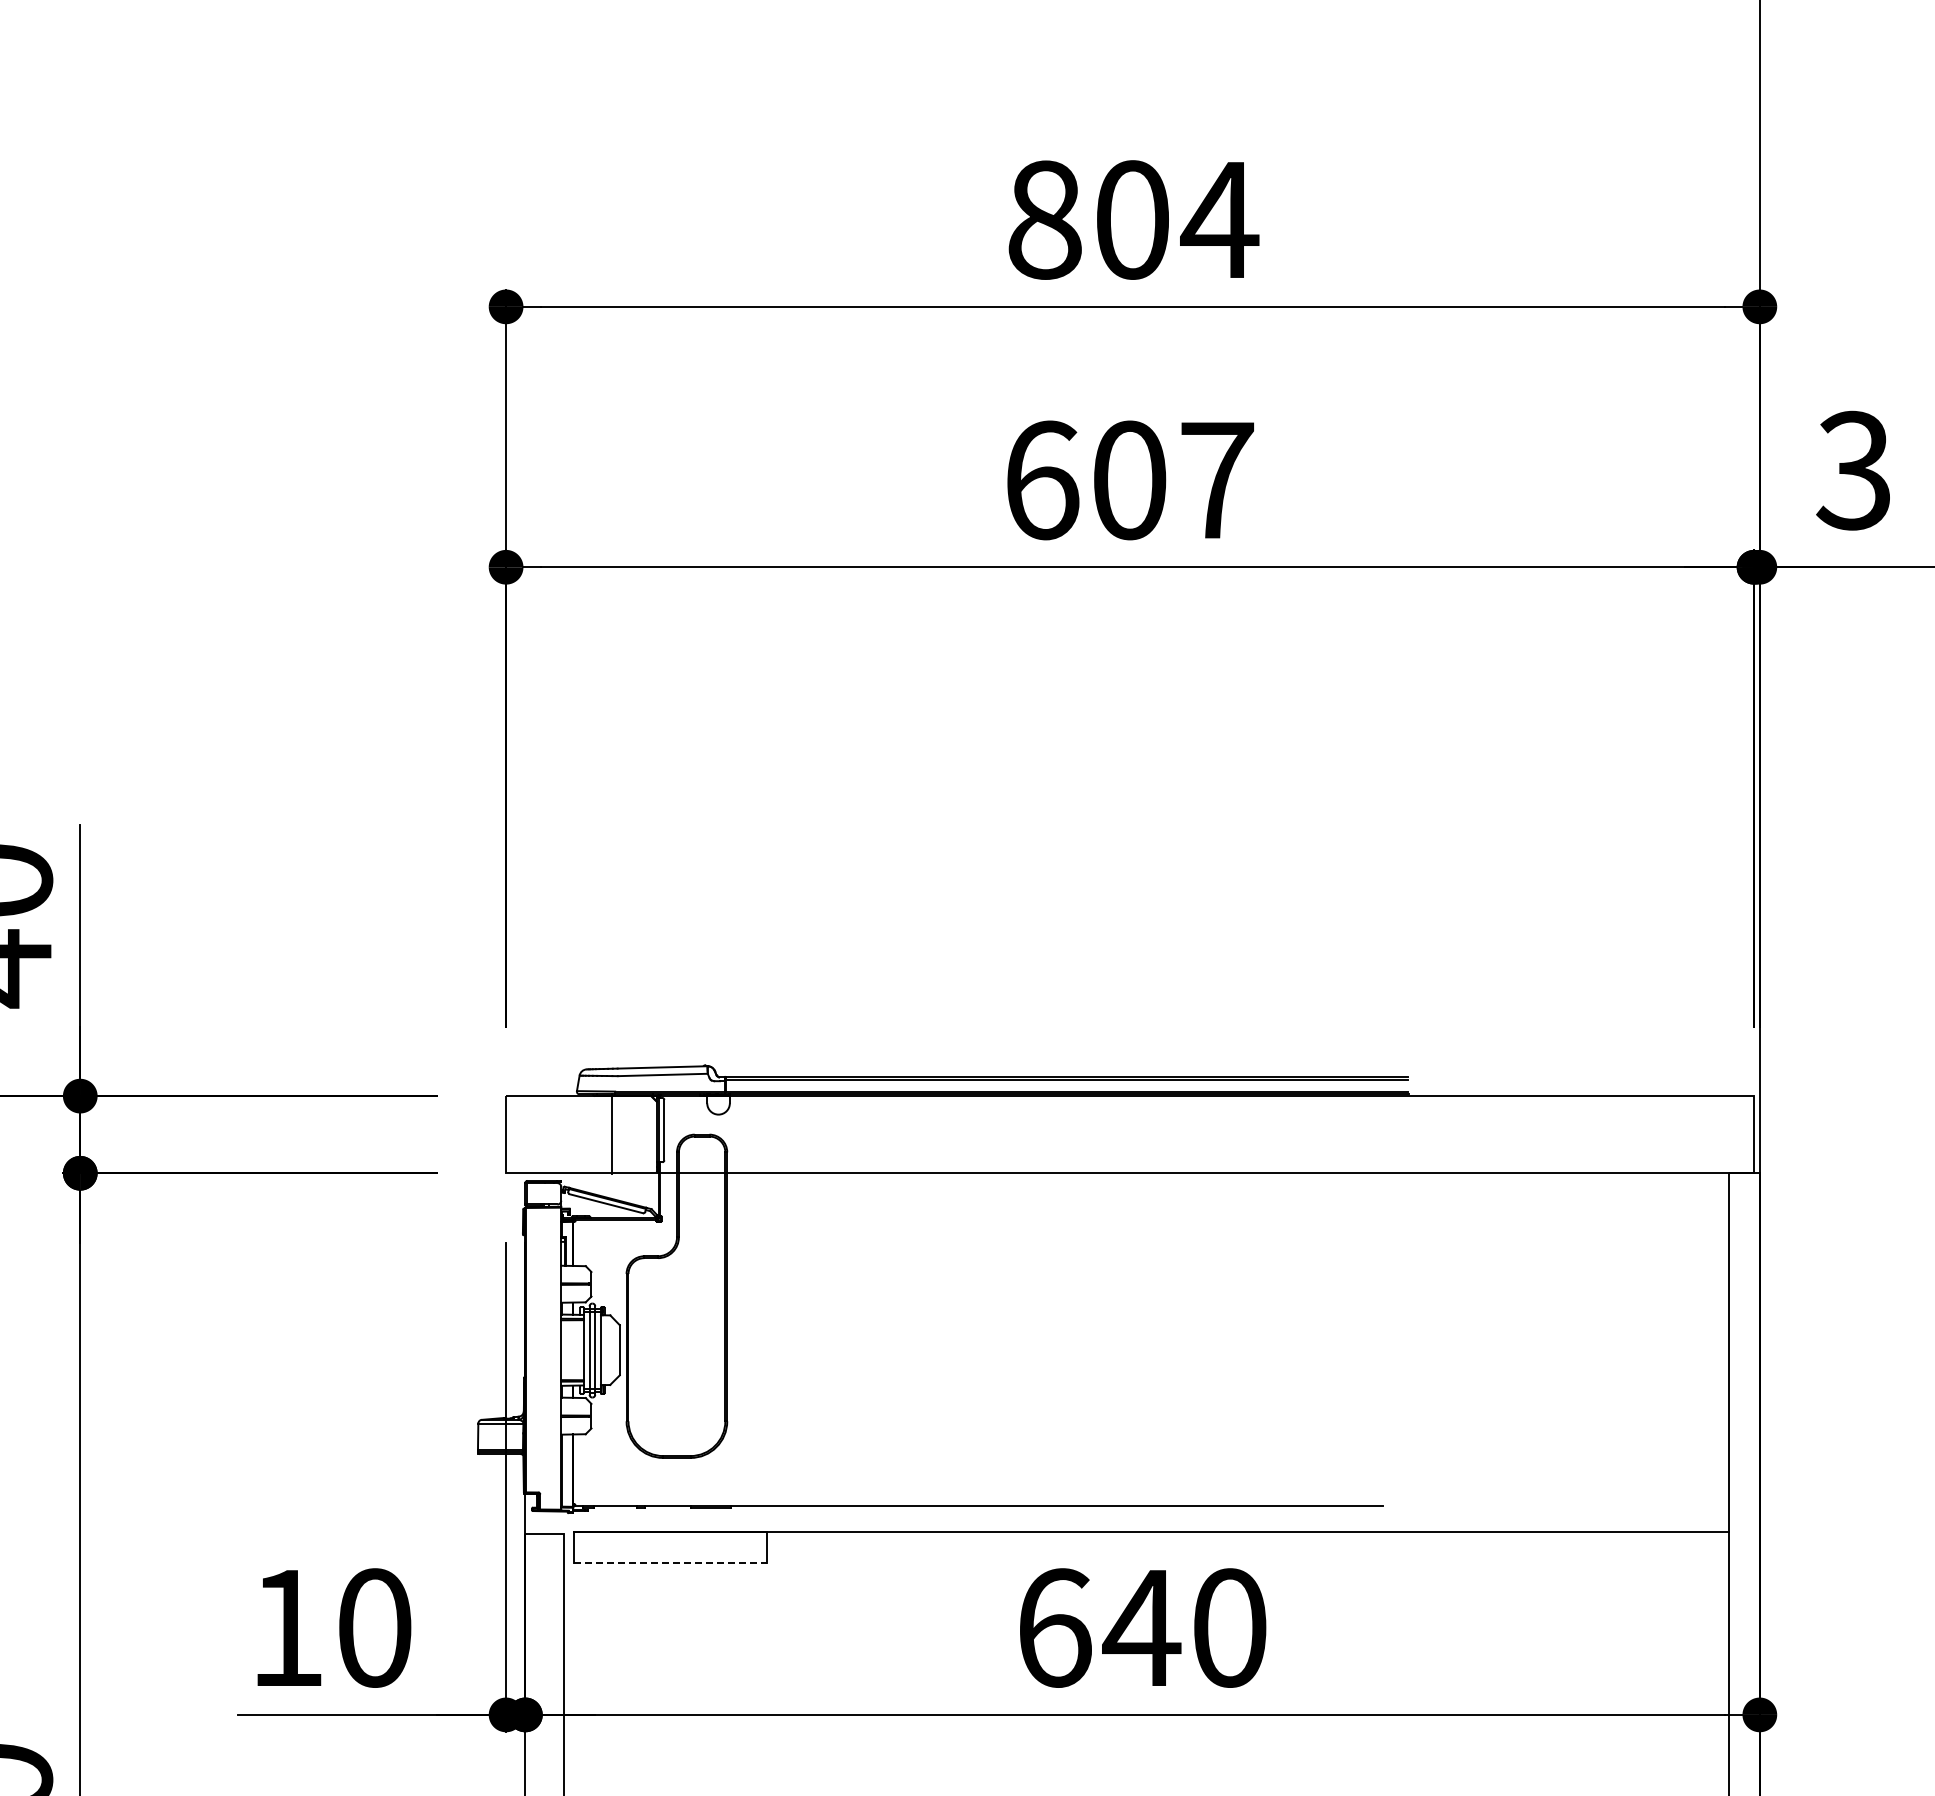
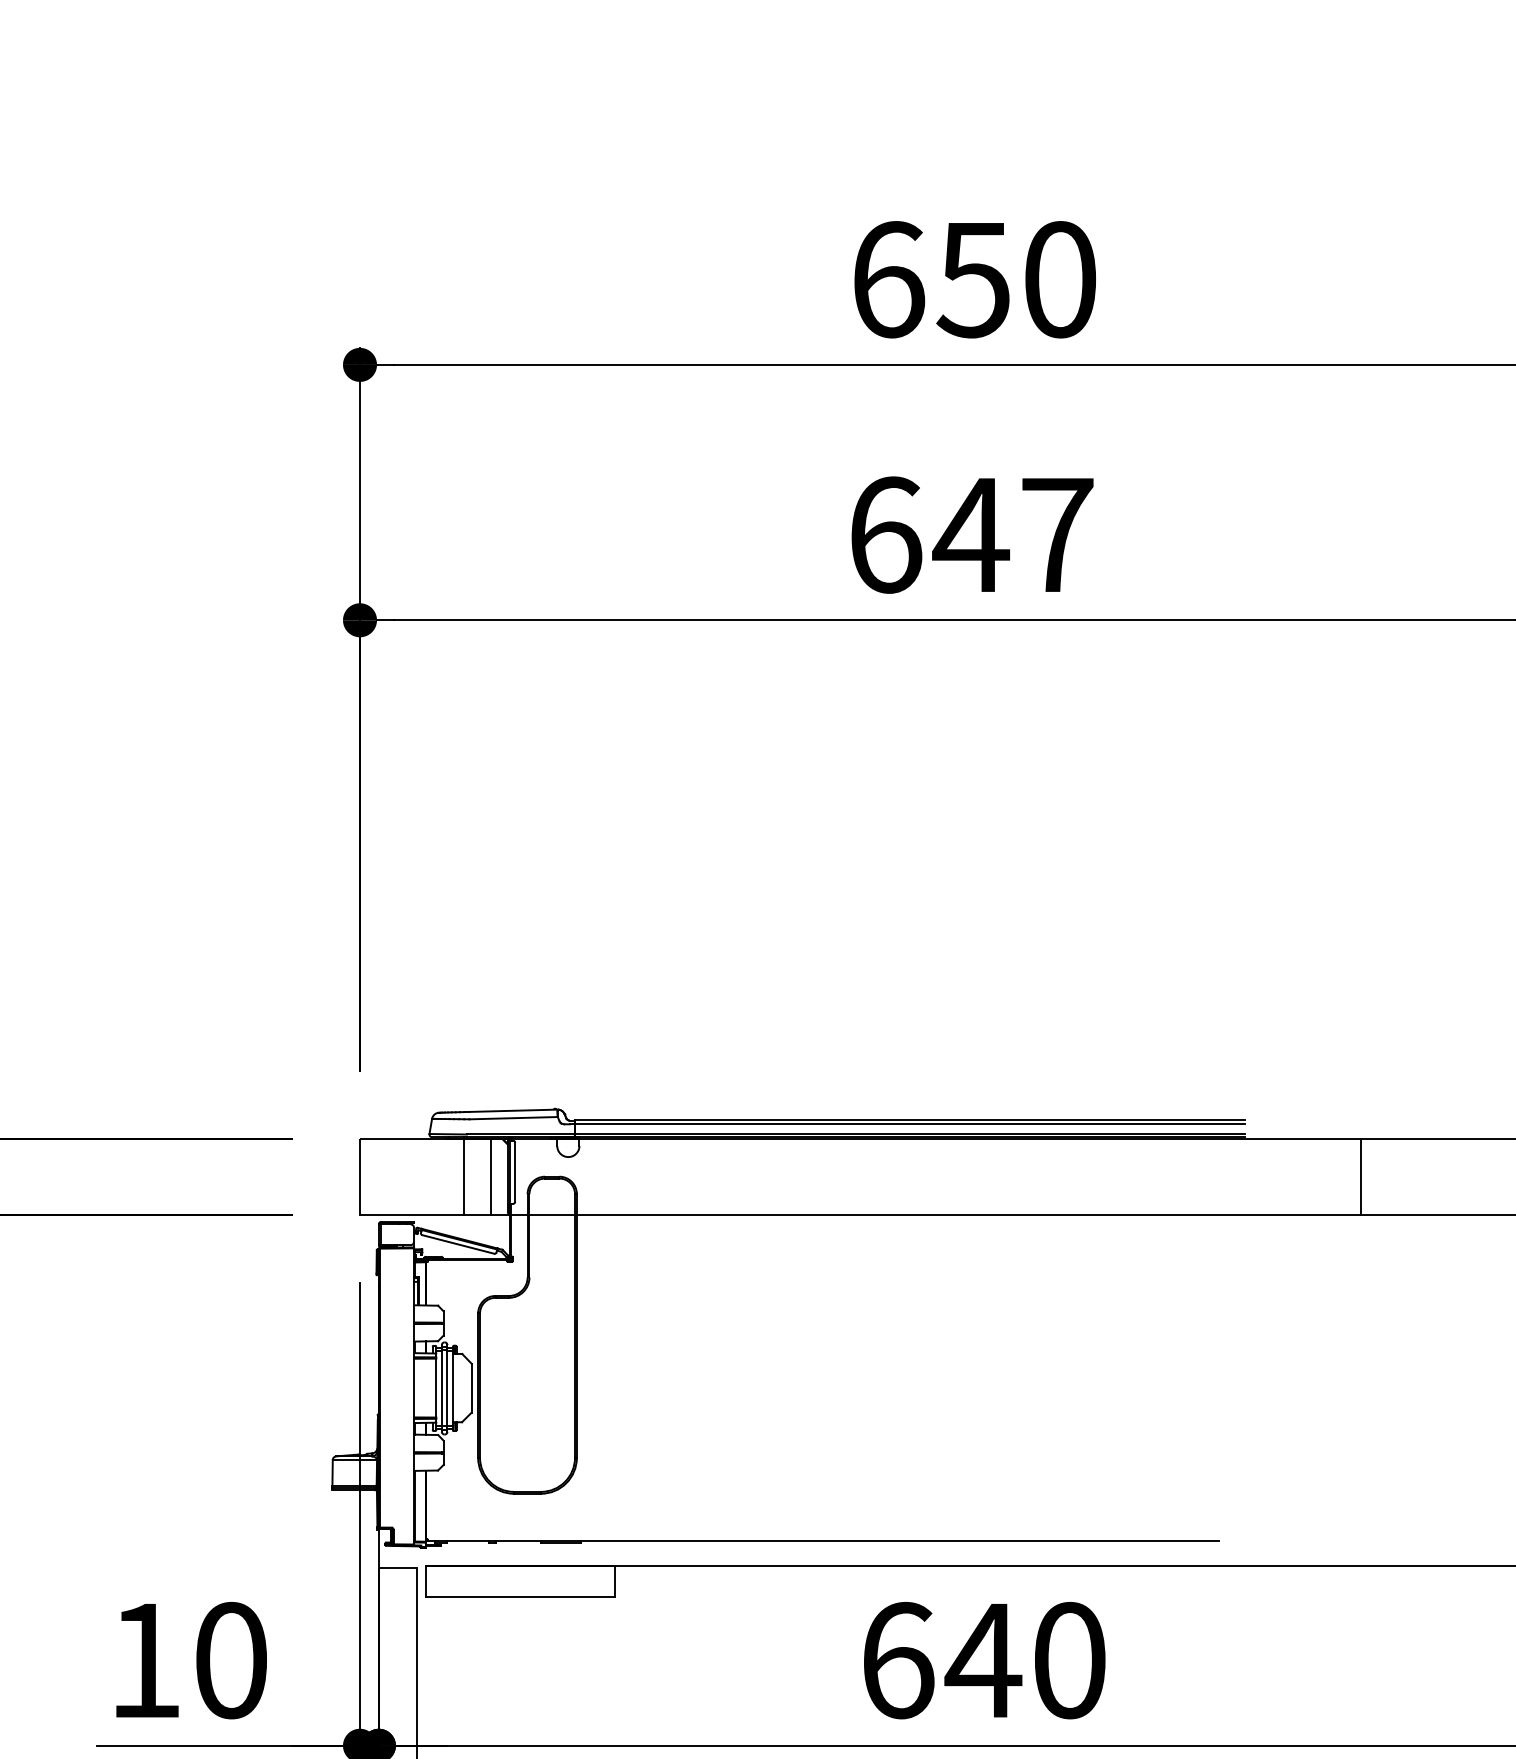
text: (1133, 219) -> (975, 279), 804 -> 650
text: (1128, 480) -> (970, 535), 607 -> 647
line: (639, 1134) -> (490, 1176), added
line: (1526, 1134) -> (1360, 1176), added
line: (670, 1562) -> (521, 1596), dashed -> solid

